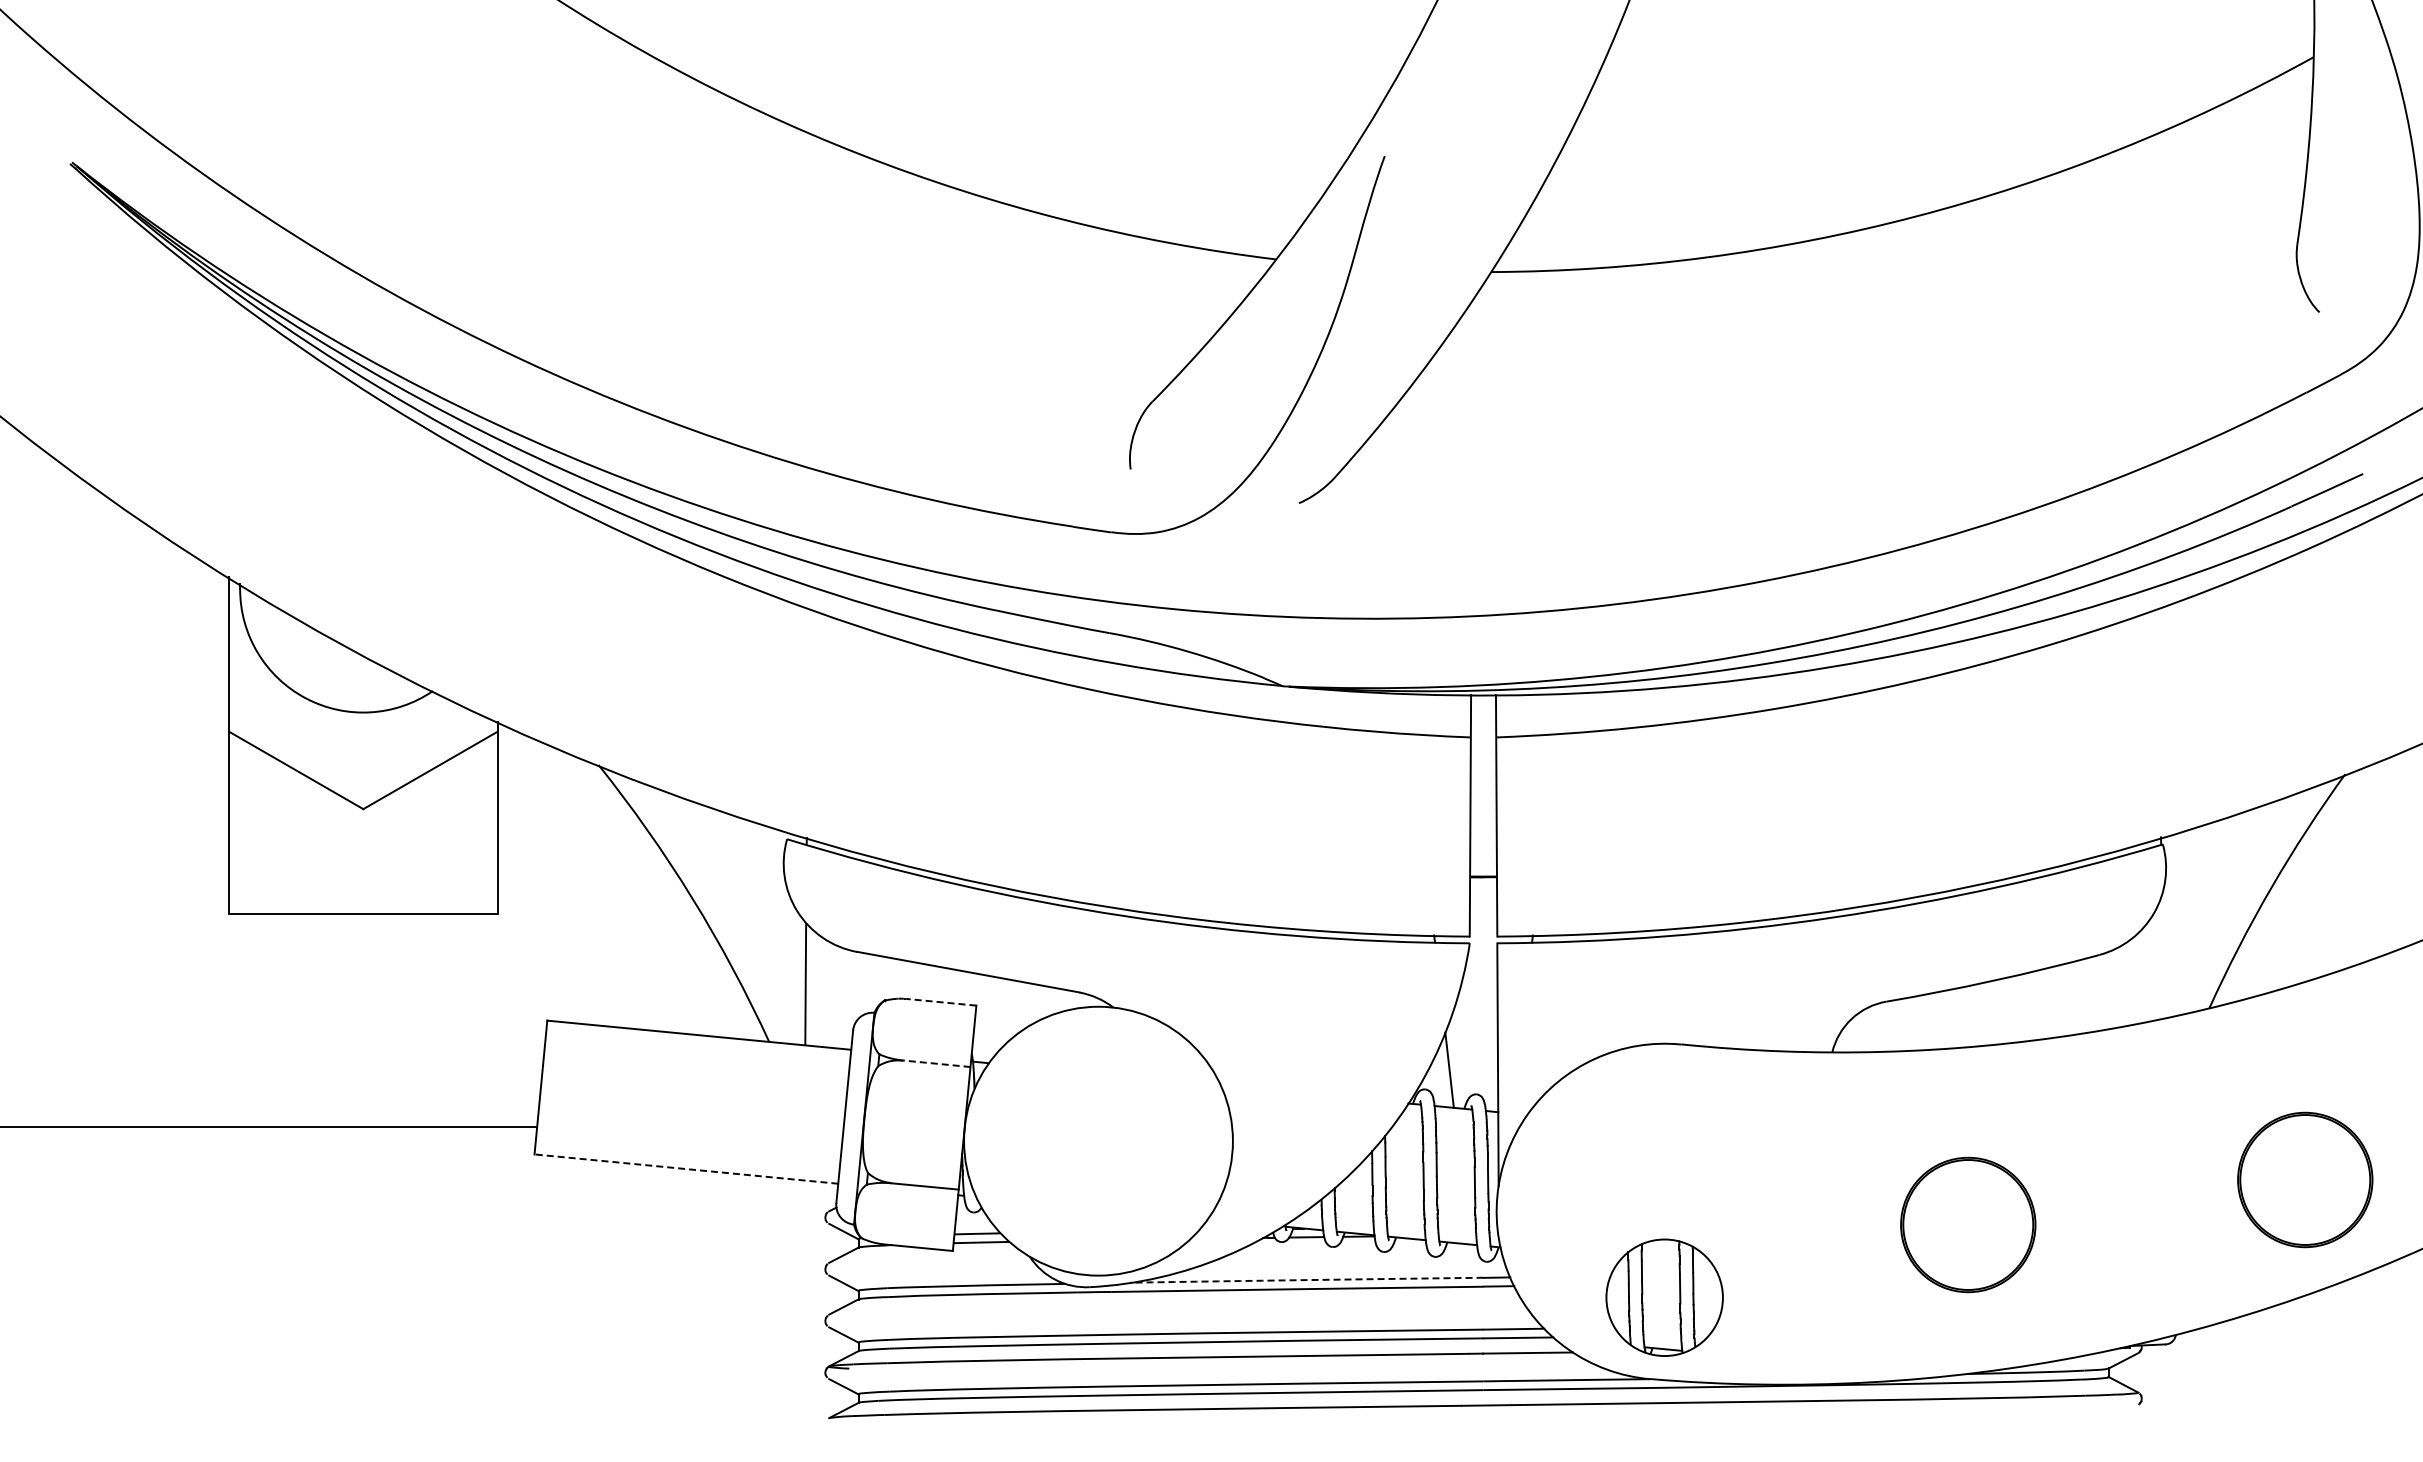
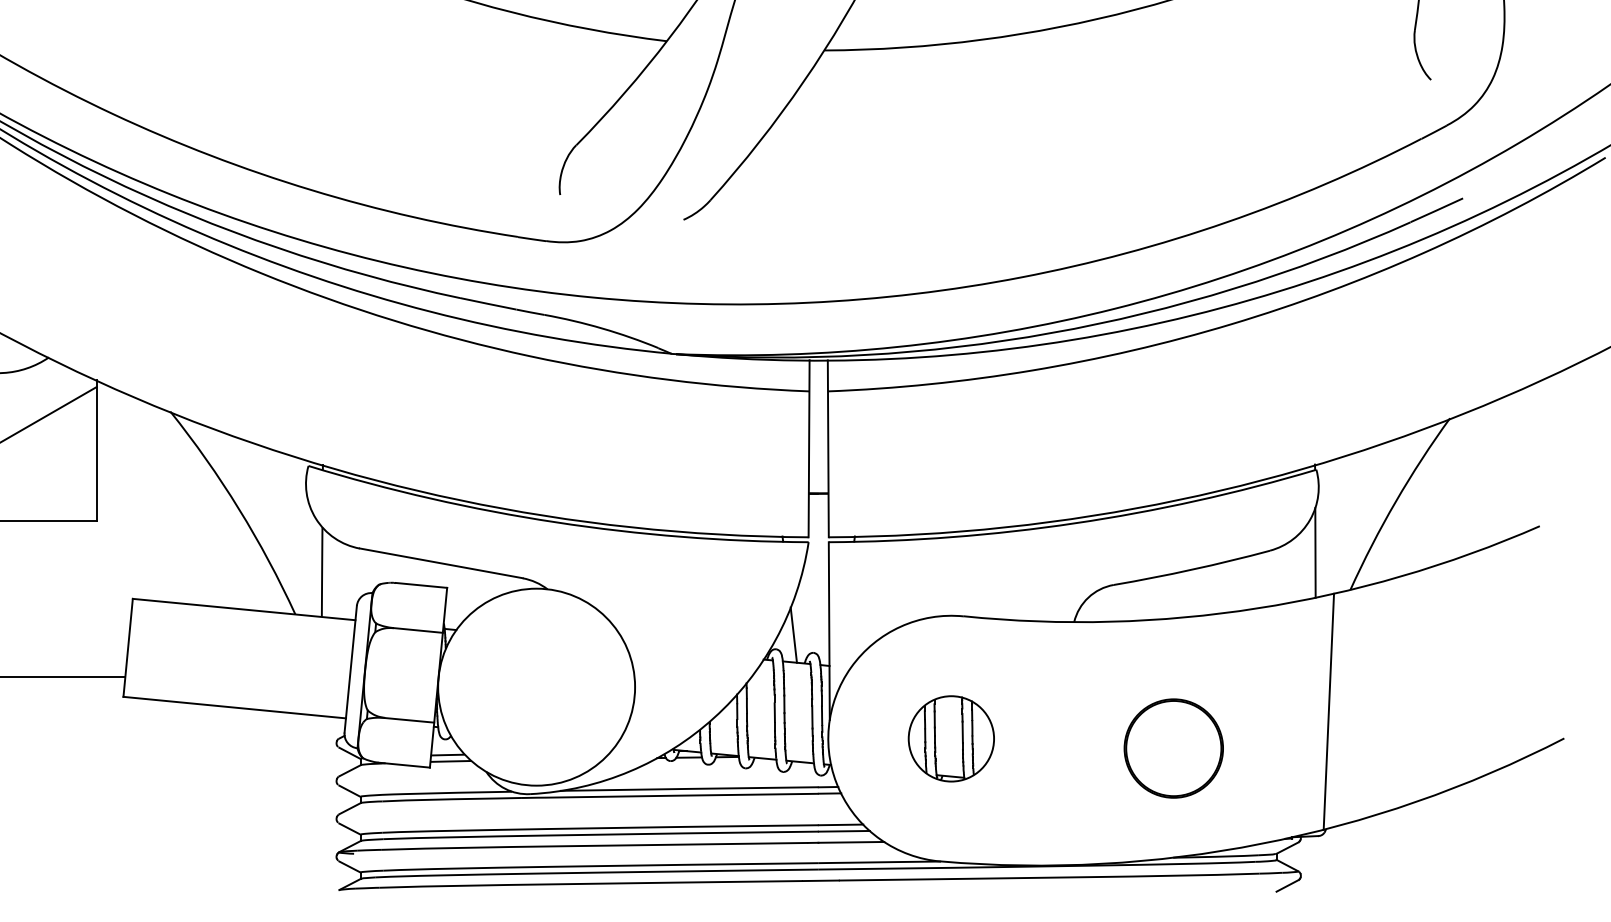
line: (2161, 957) -> (1315, 552), added
line: (940, 1002) -> (420, 585), dashed -> solid
line: (937, 1063) -> (418, 630), dashed -> solid
line: (686, 1169) -> (234, 707), dashed -> solid
line: (2179, 1174) -> (1328, 711), added
part: (2305, 1179) -> (1420, 715), removed
arc: (1306, 1280) -> (689, 789), dashed -> solid
part: (1664, 1297) -> (951, 738), moved
line: (2122, 1412) -> (1286, 885), added

